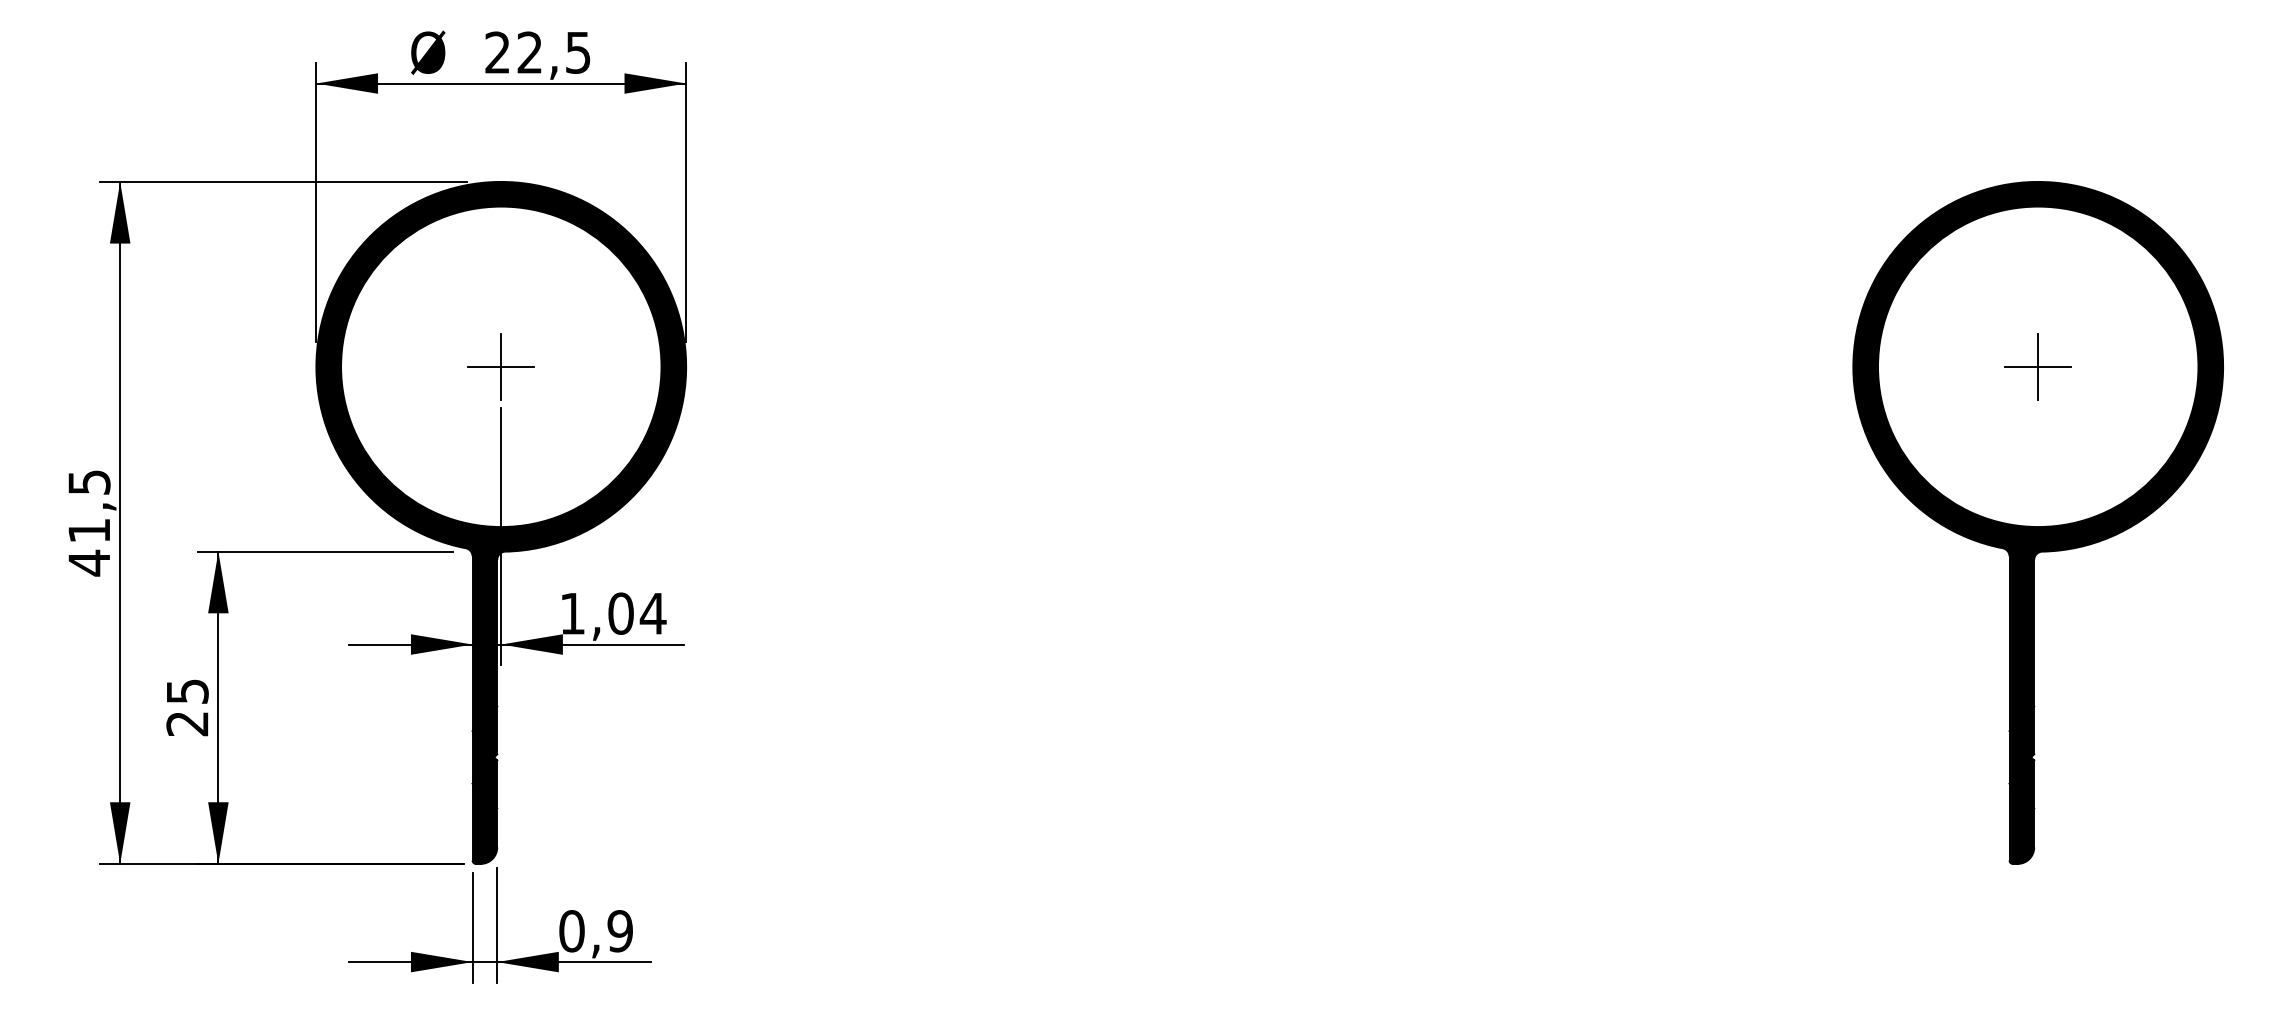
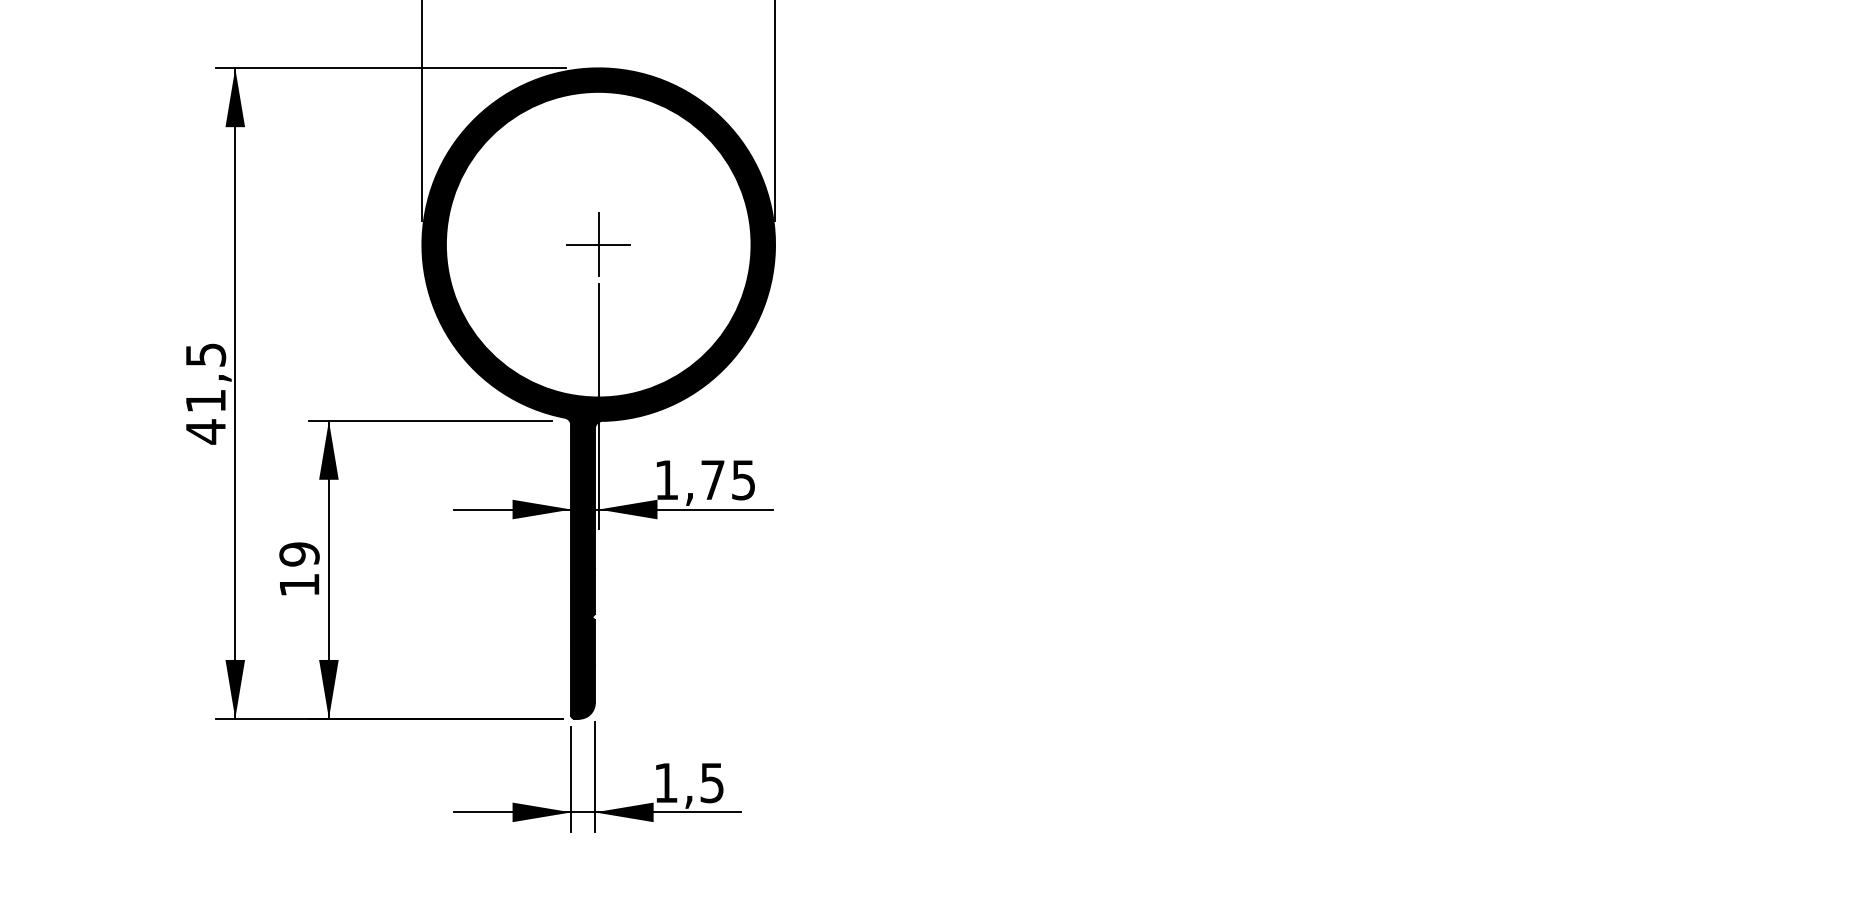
text: (637, 613) -> (728, 479), 1,04 -> 1,75
text: (187, 707) -> (299, 569), 25 -> 19
text: (595, 931) -> (688, 783), 0,9 -> 1,5

